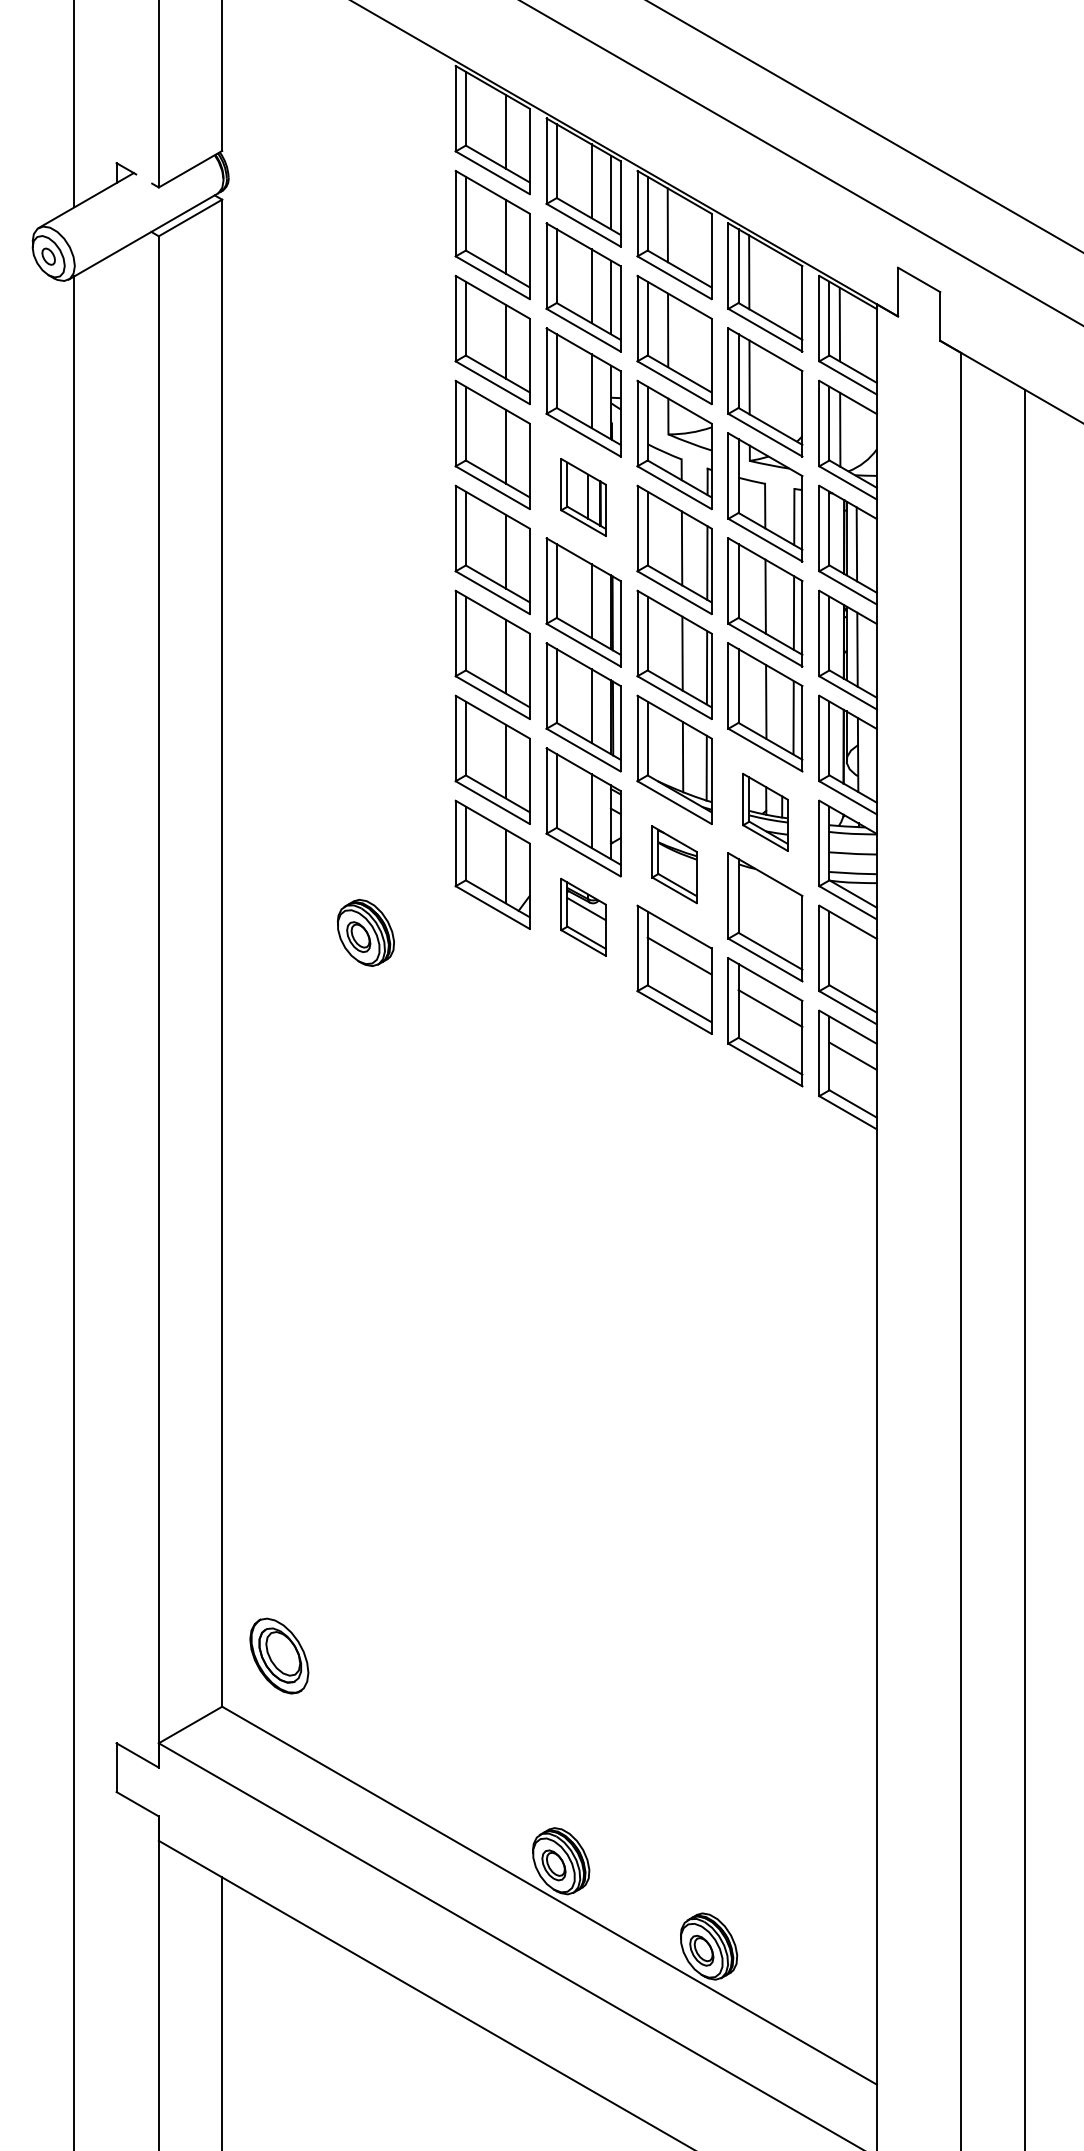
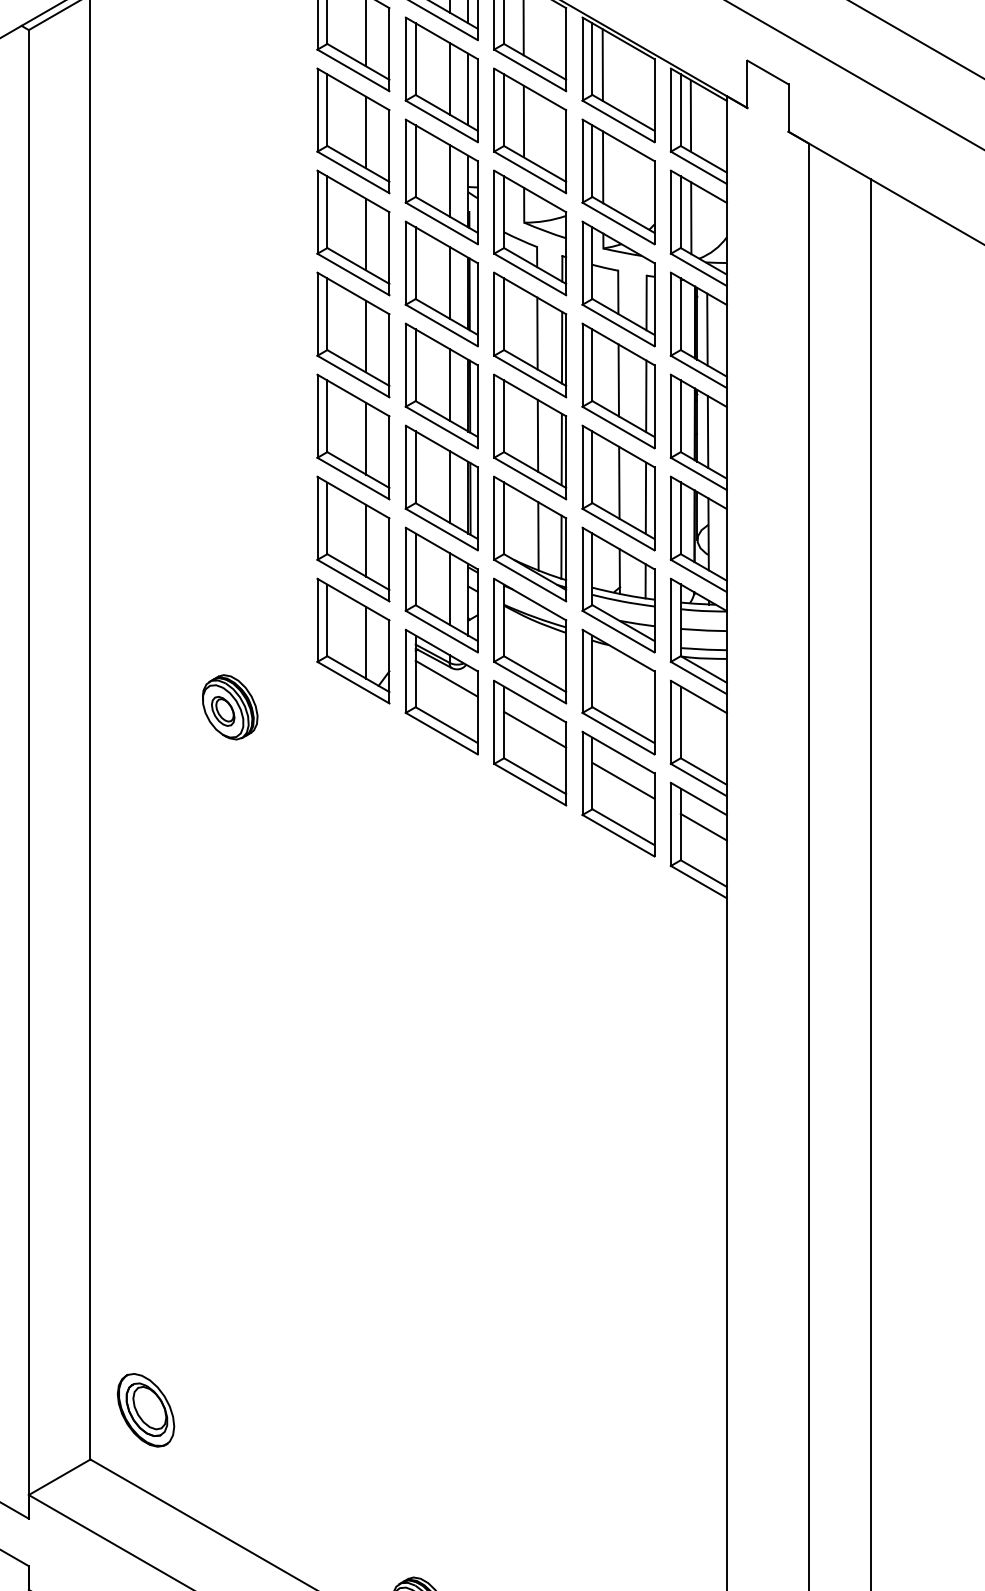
part: (583, 497) -> (441, 284), size x1.67
part: (765, 812) -> (618, 590), size x1.67
part: (674, 864) -> (530, 640), size x1.67
part: (583, 917) -> (441, 692), size x1.67

